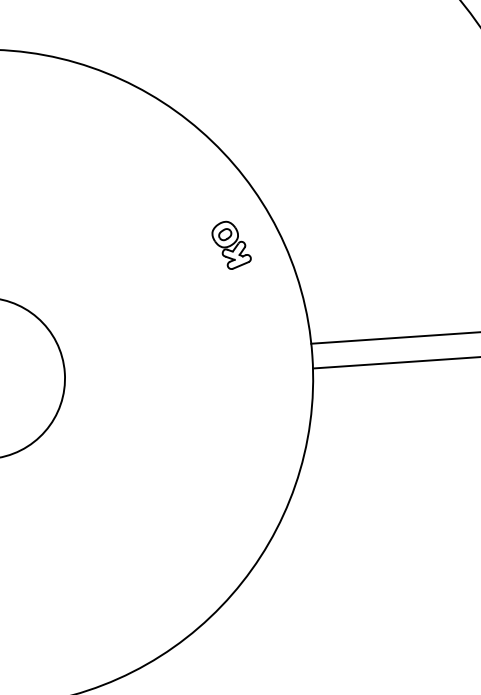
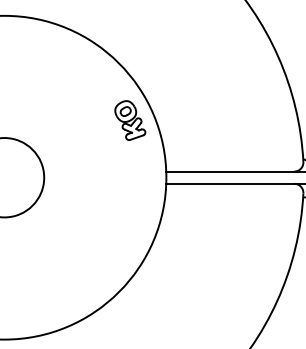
part: (231, 245) -> (130, 120), size x1.67

